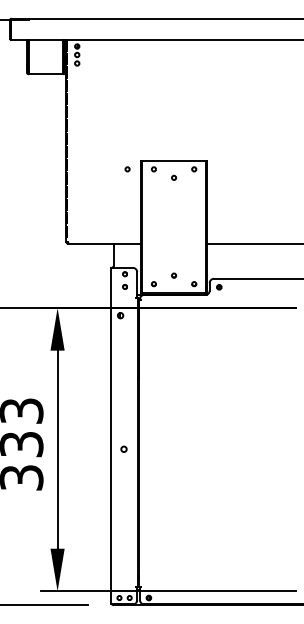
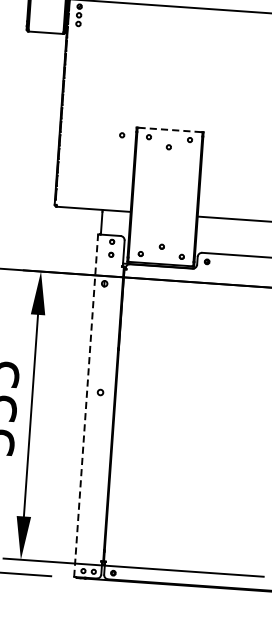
line: (174, 160) -> (170, 129), solid -> dashed
line: (110, 435) -> (85, 404), solid -> dashed
circle: (123, 448) -> (100, 391), moved

